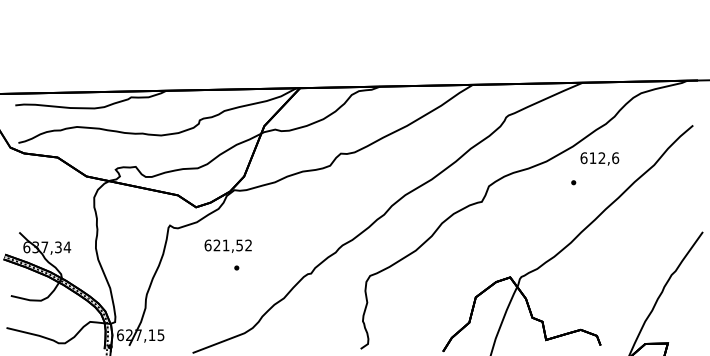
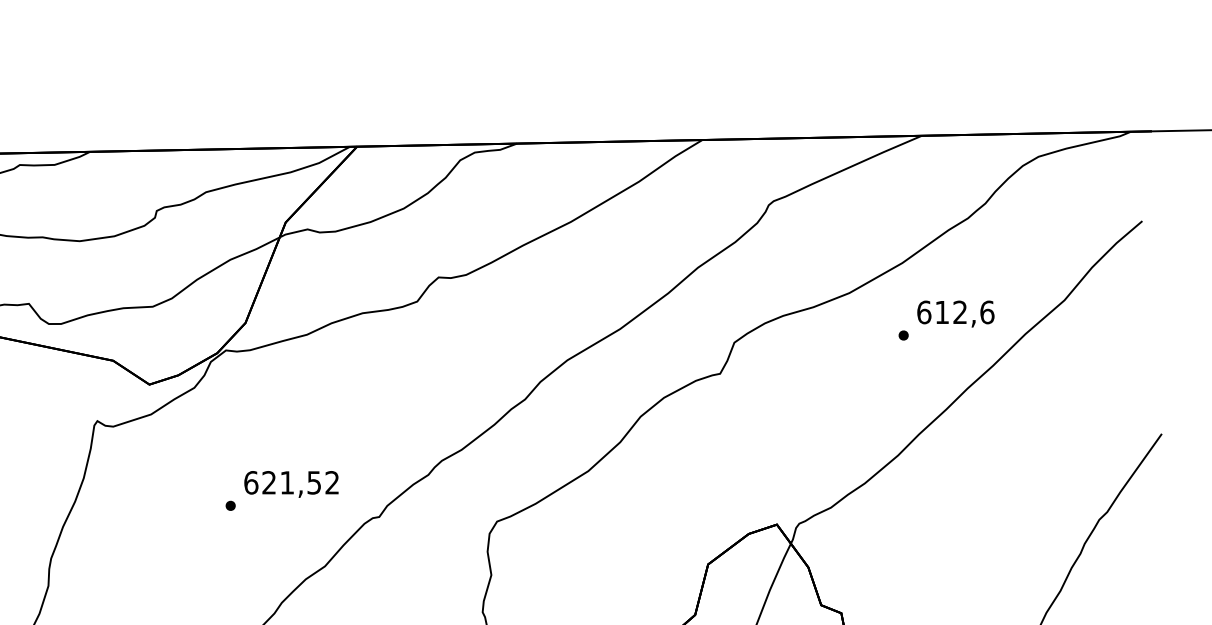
text: (599, 158) -> (955, 313), moved
text: (227, 245) -> (290, 482), moved

